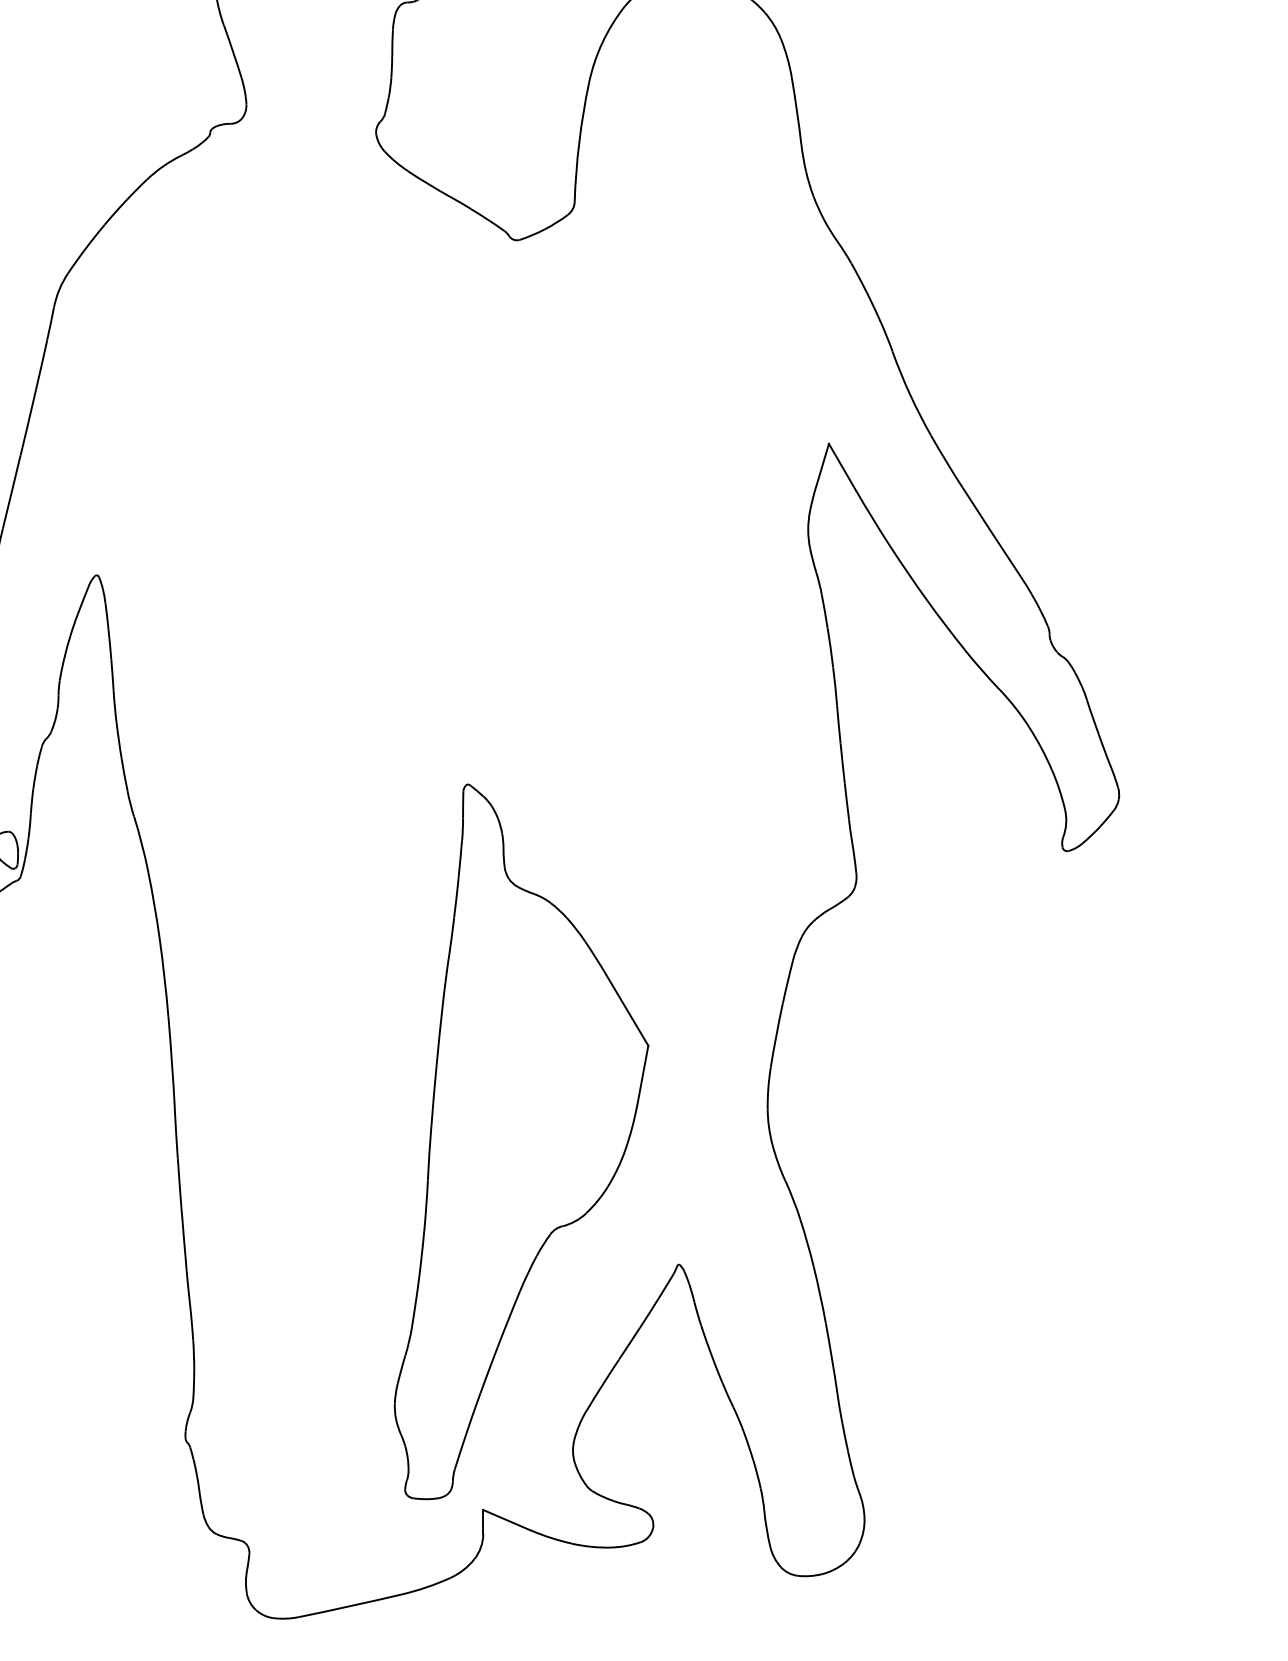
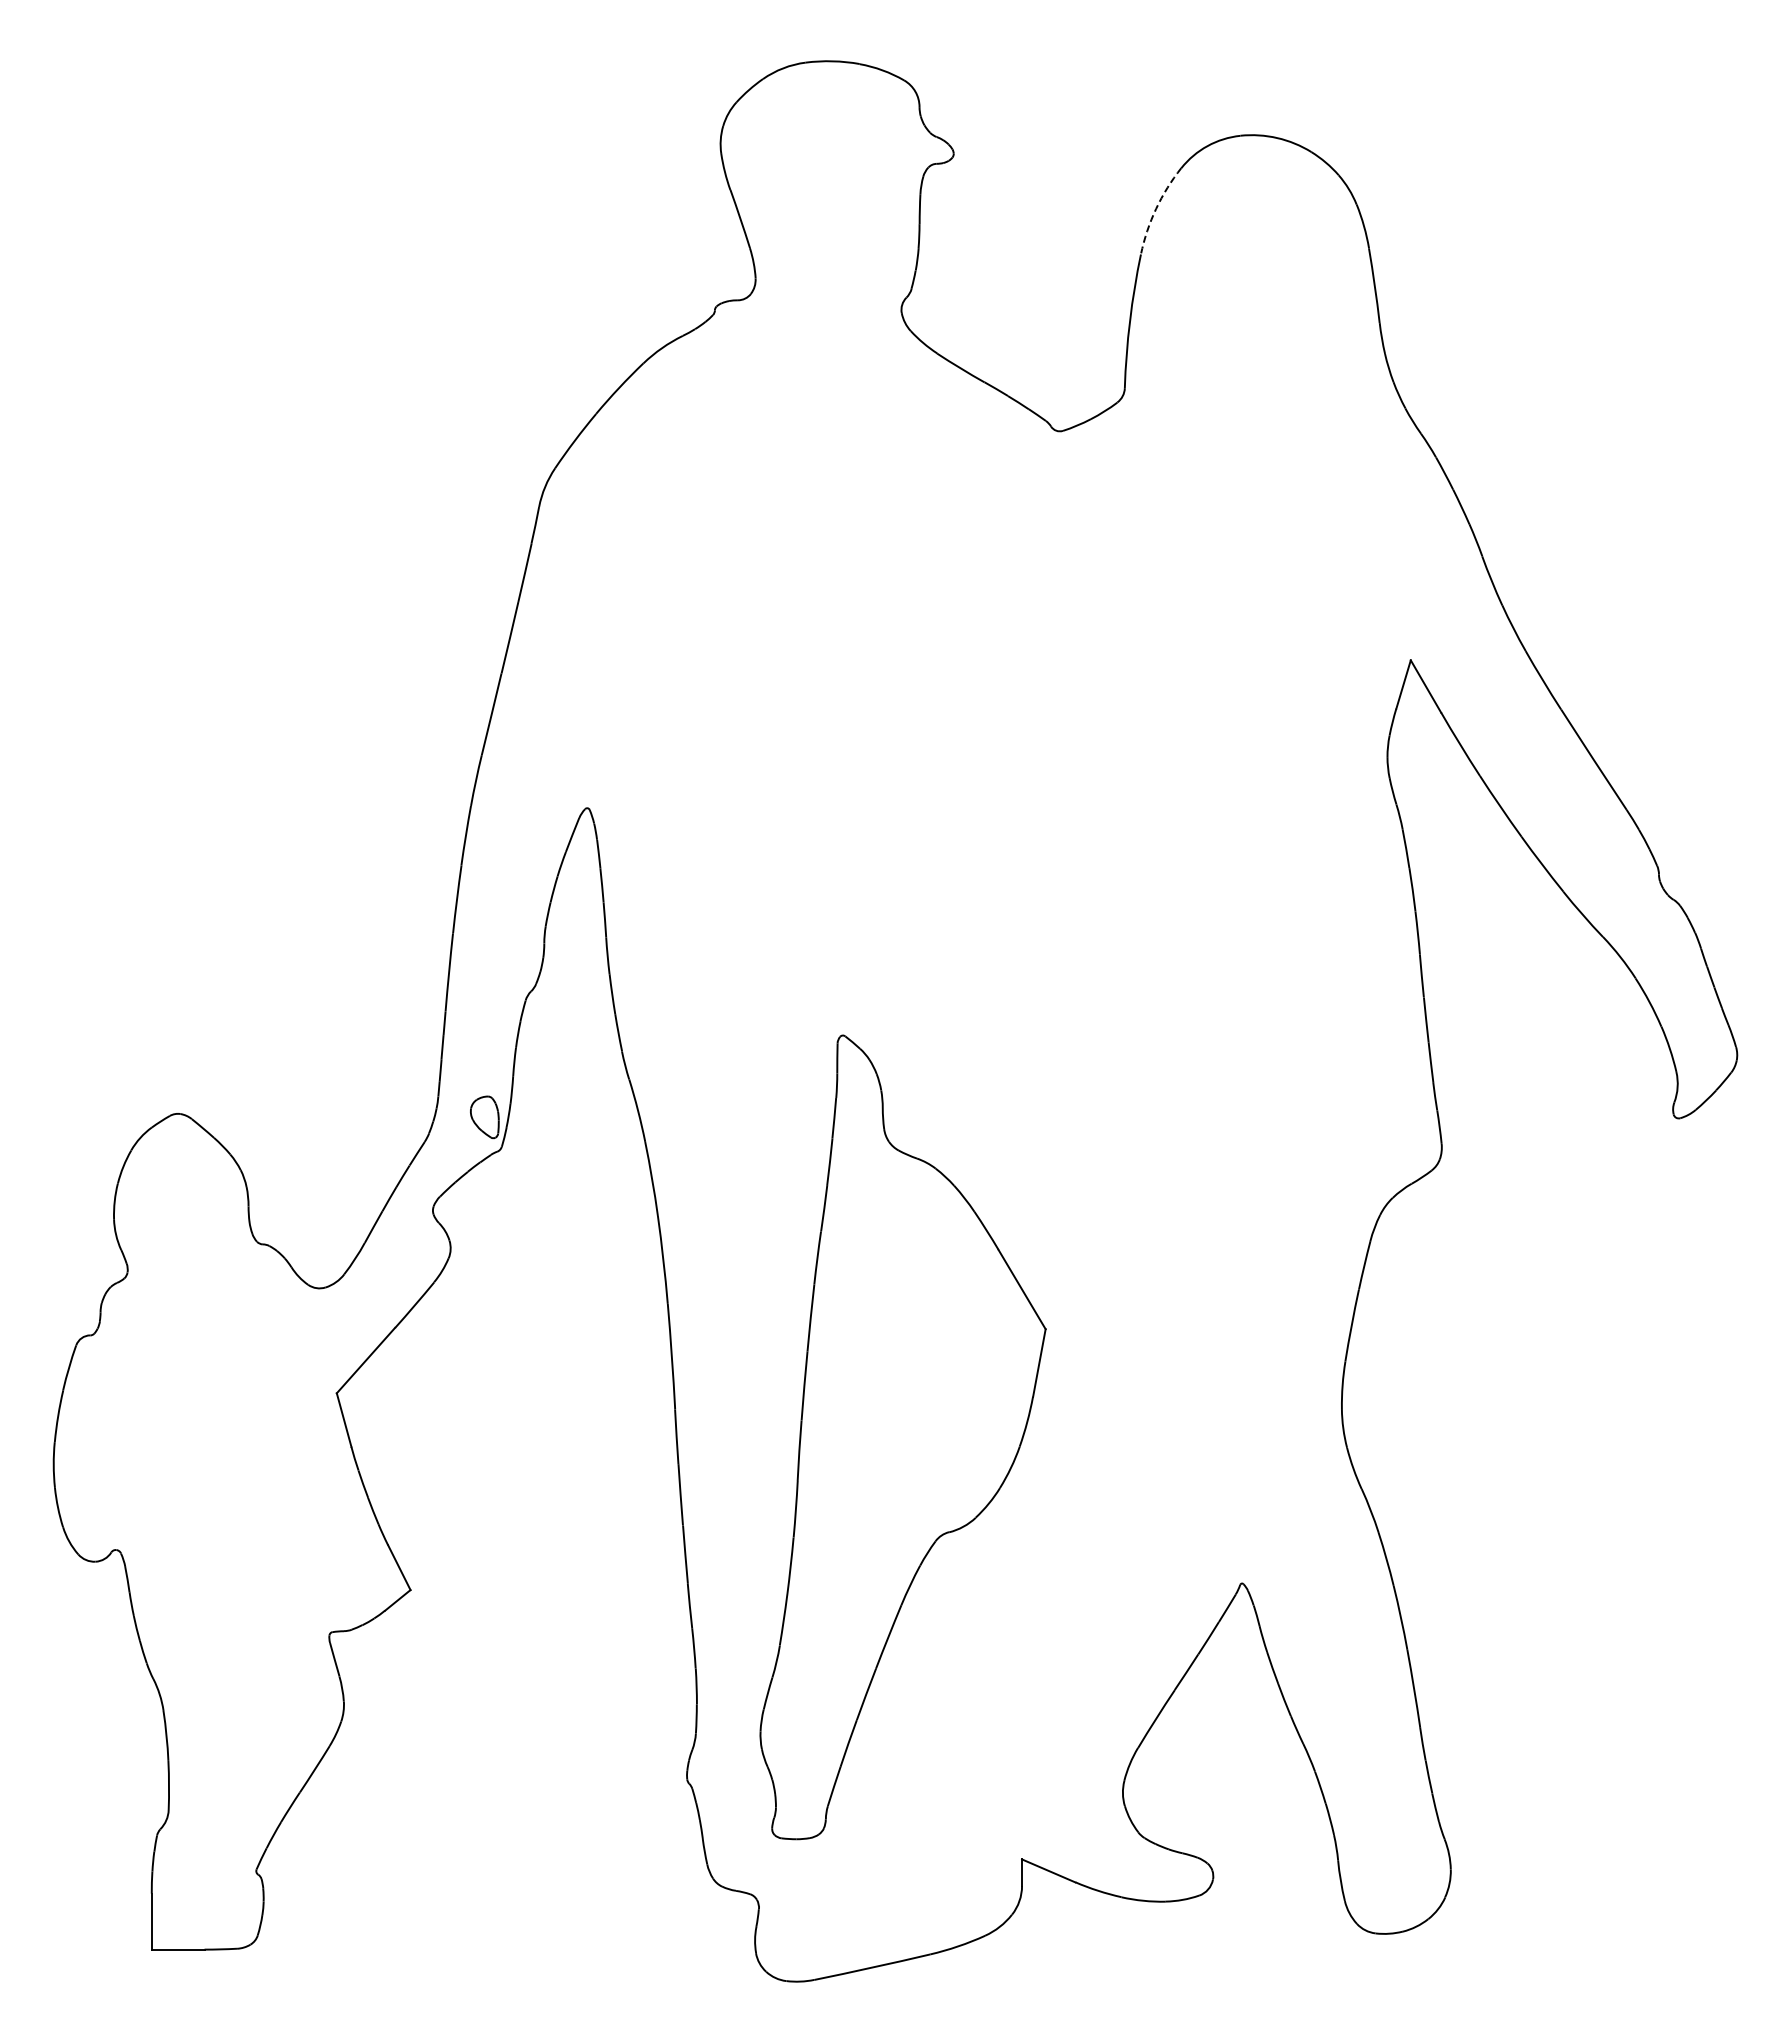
arc: (602, 42) -> (1156, 208), solid -> dashed
part: (521, 1141) -> (902, 1437), moved

